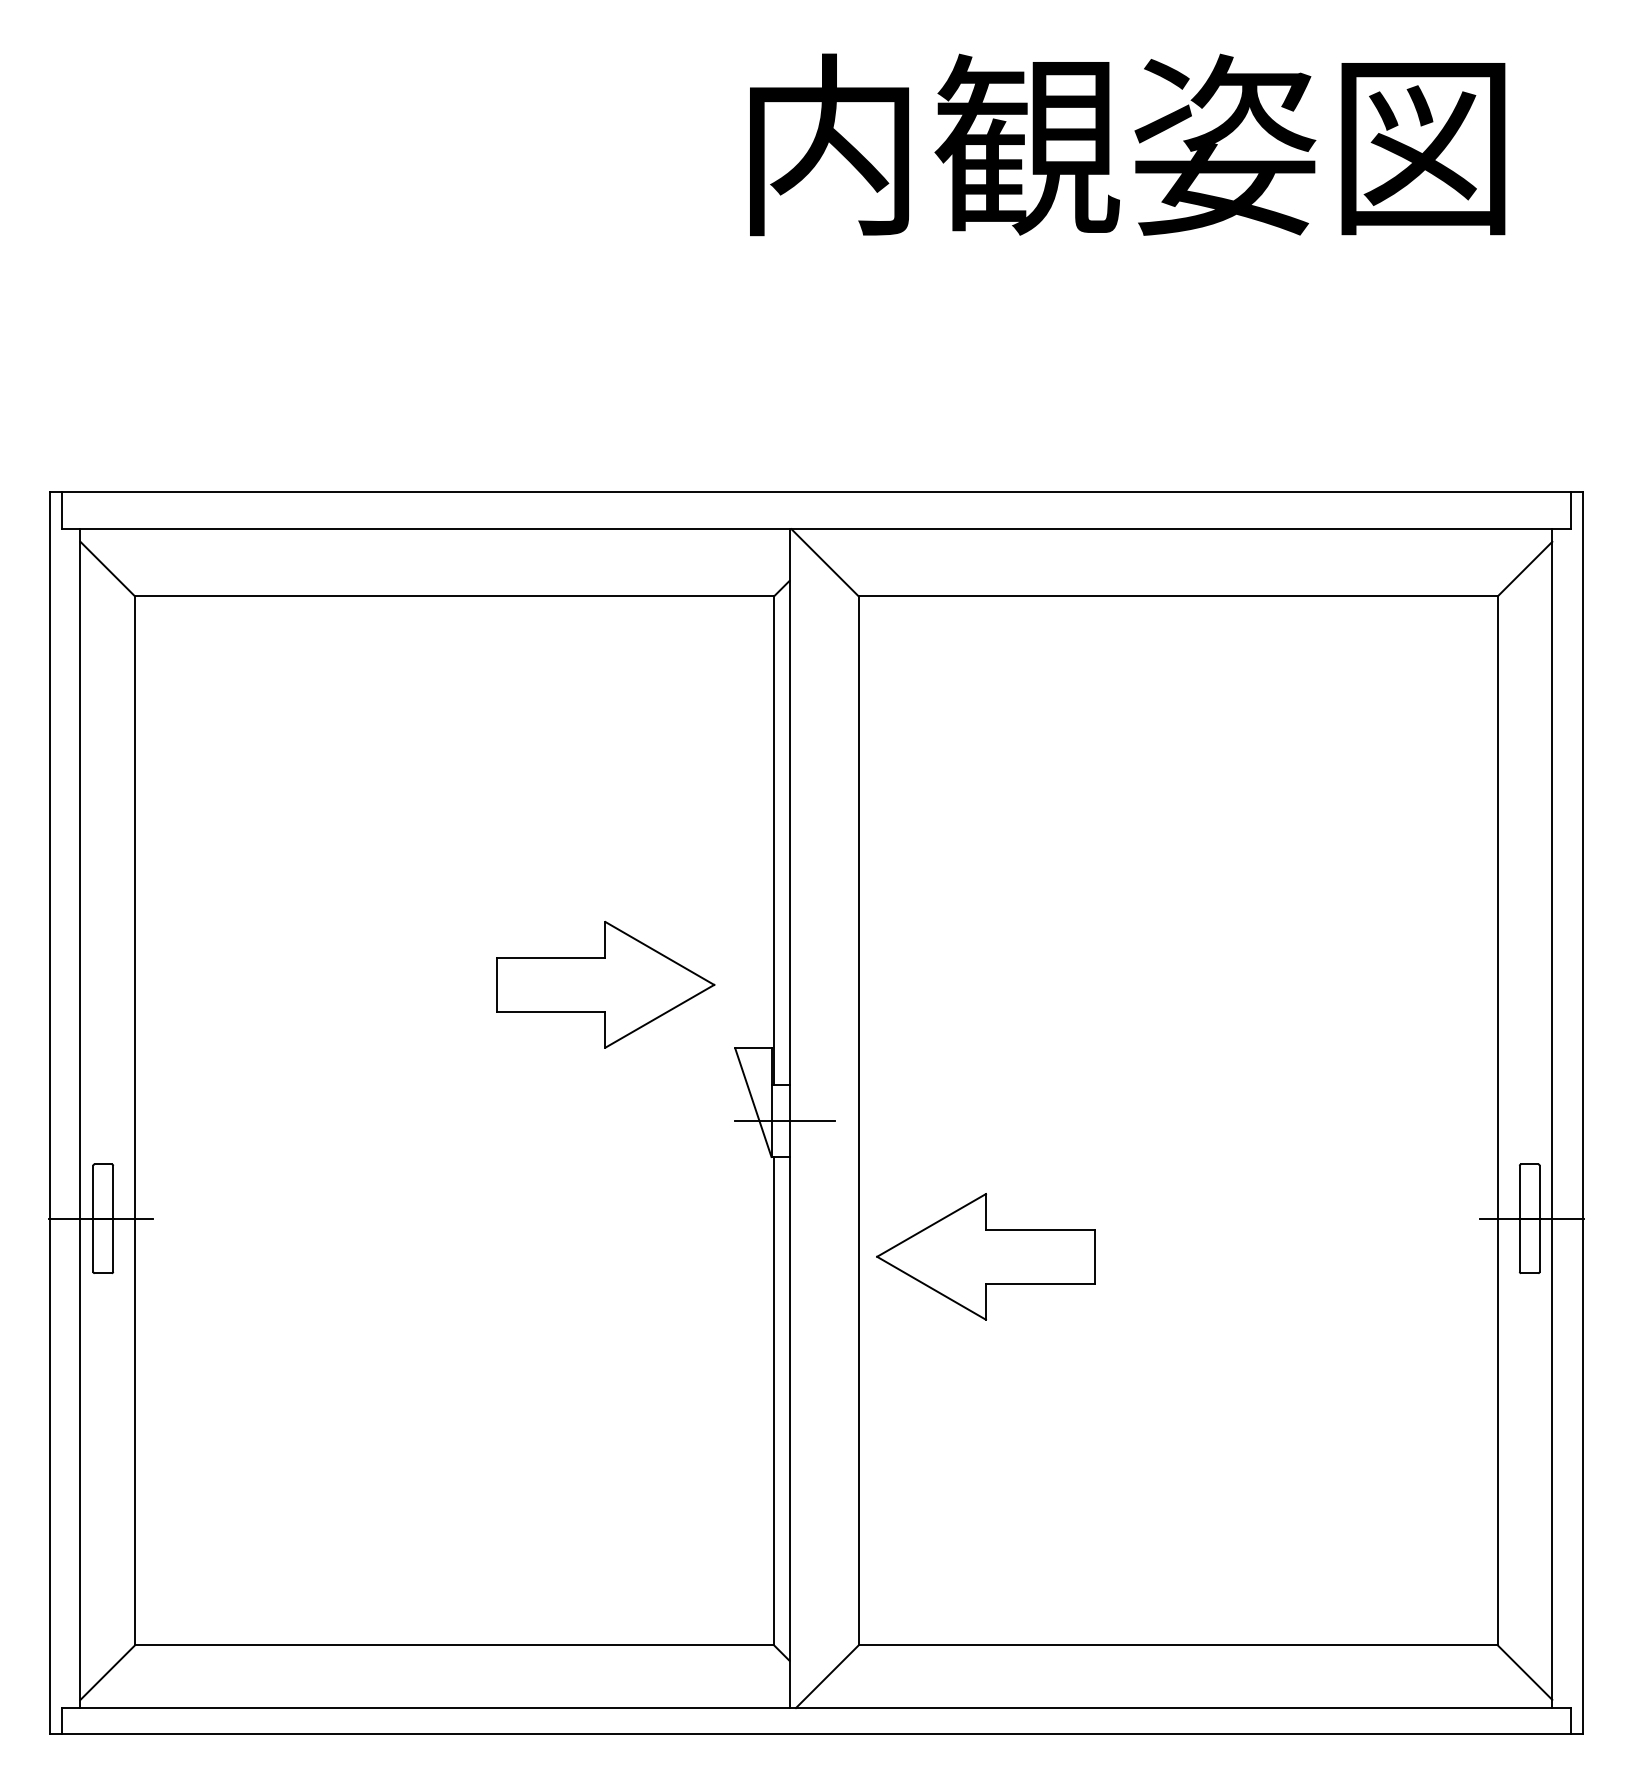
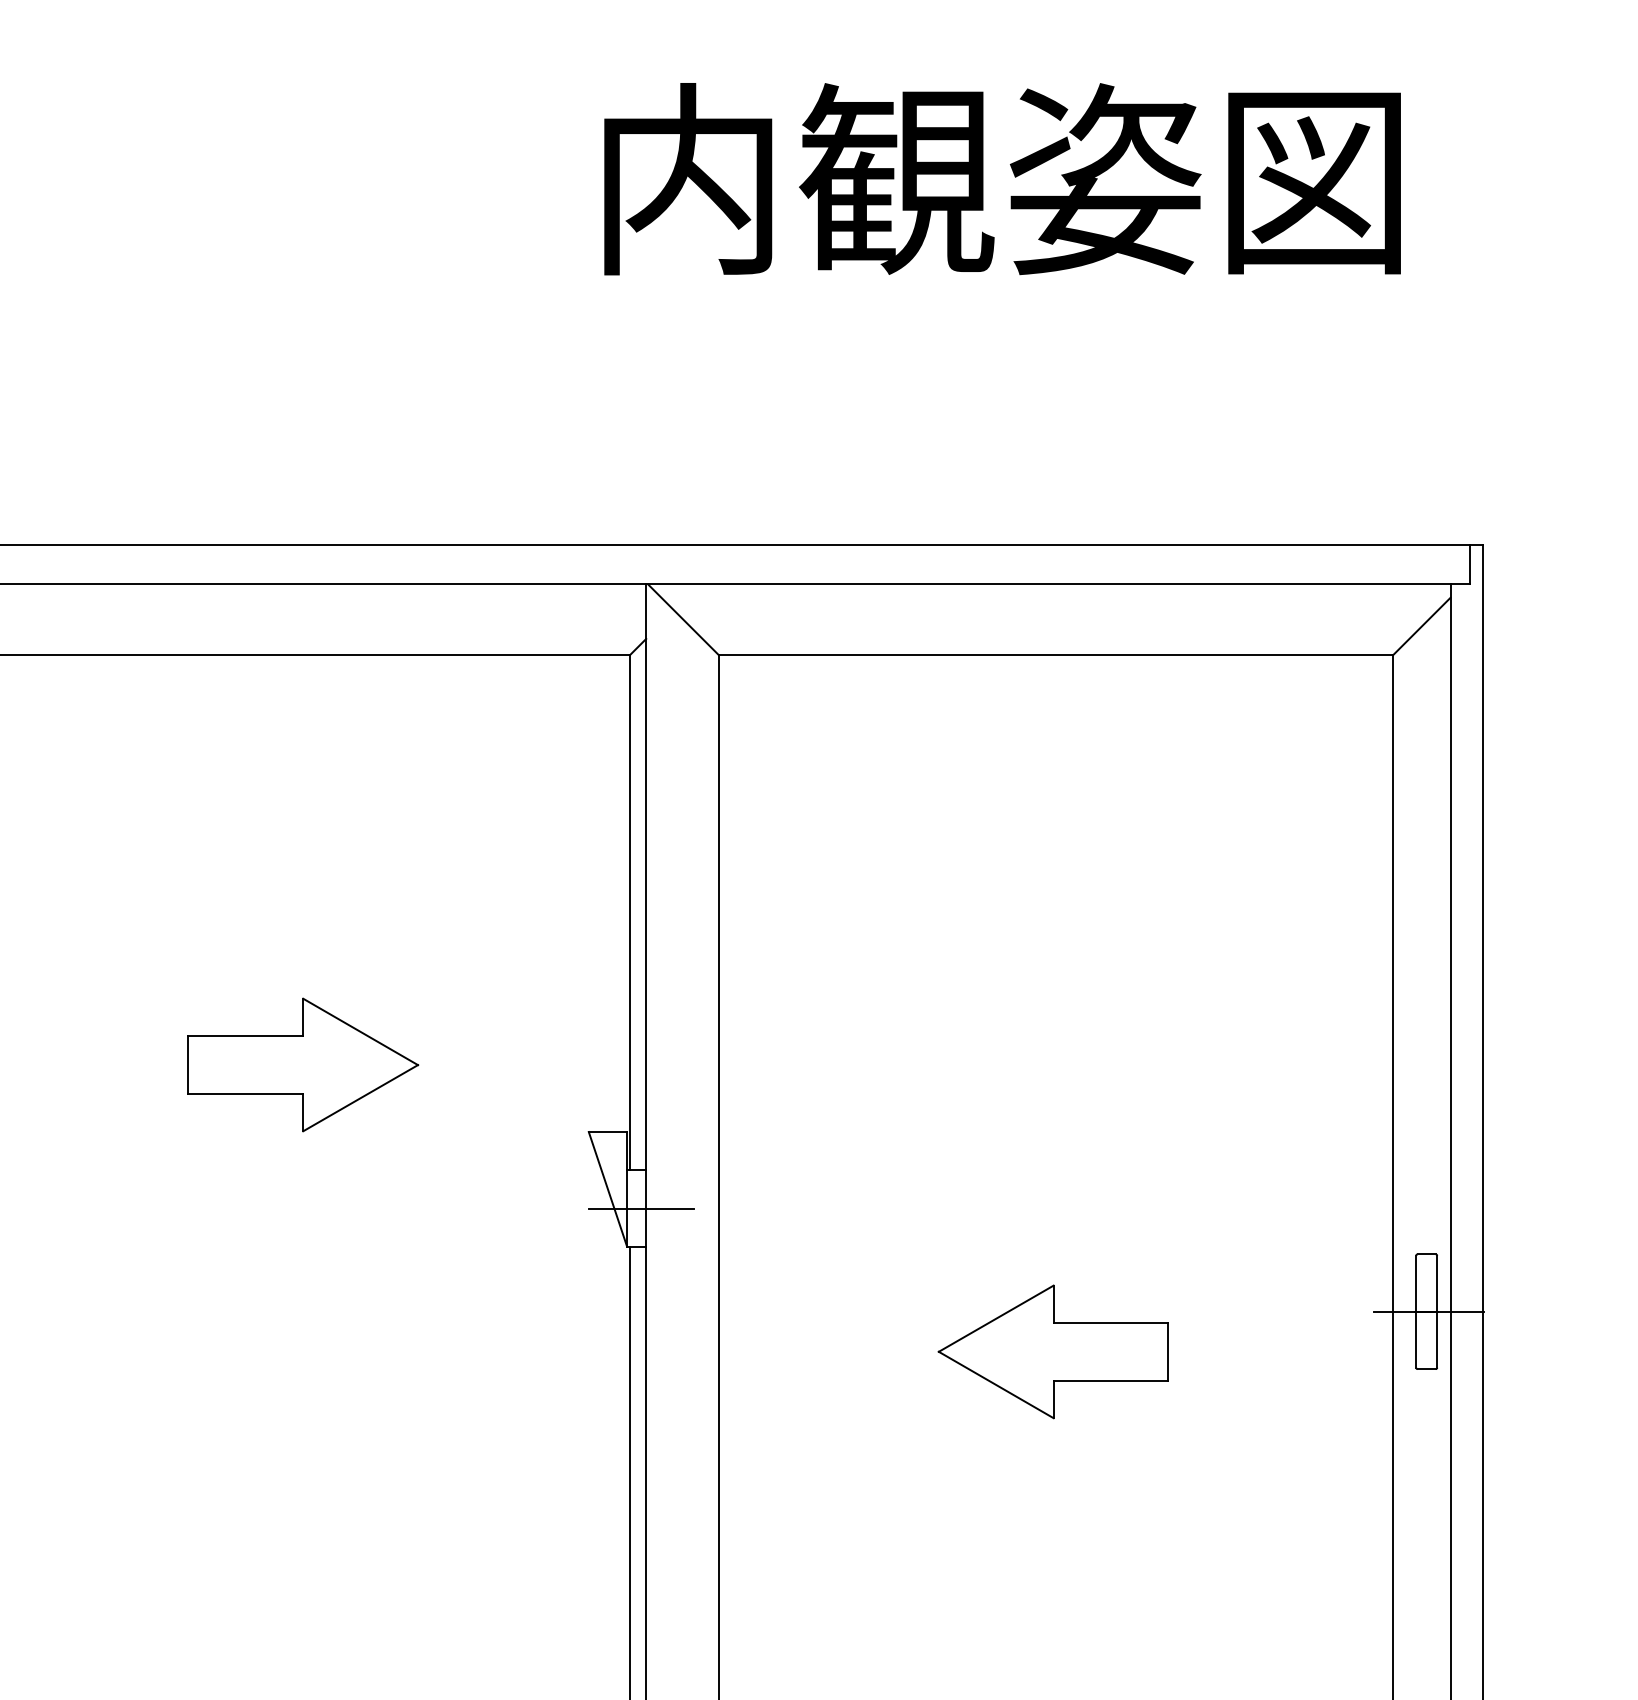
part: (605, 984) -> (303, 1064), moved
part: (985, 1256) -> (1053, 1351), moved

